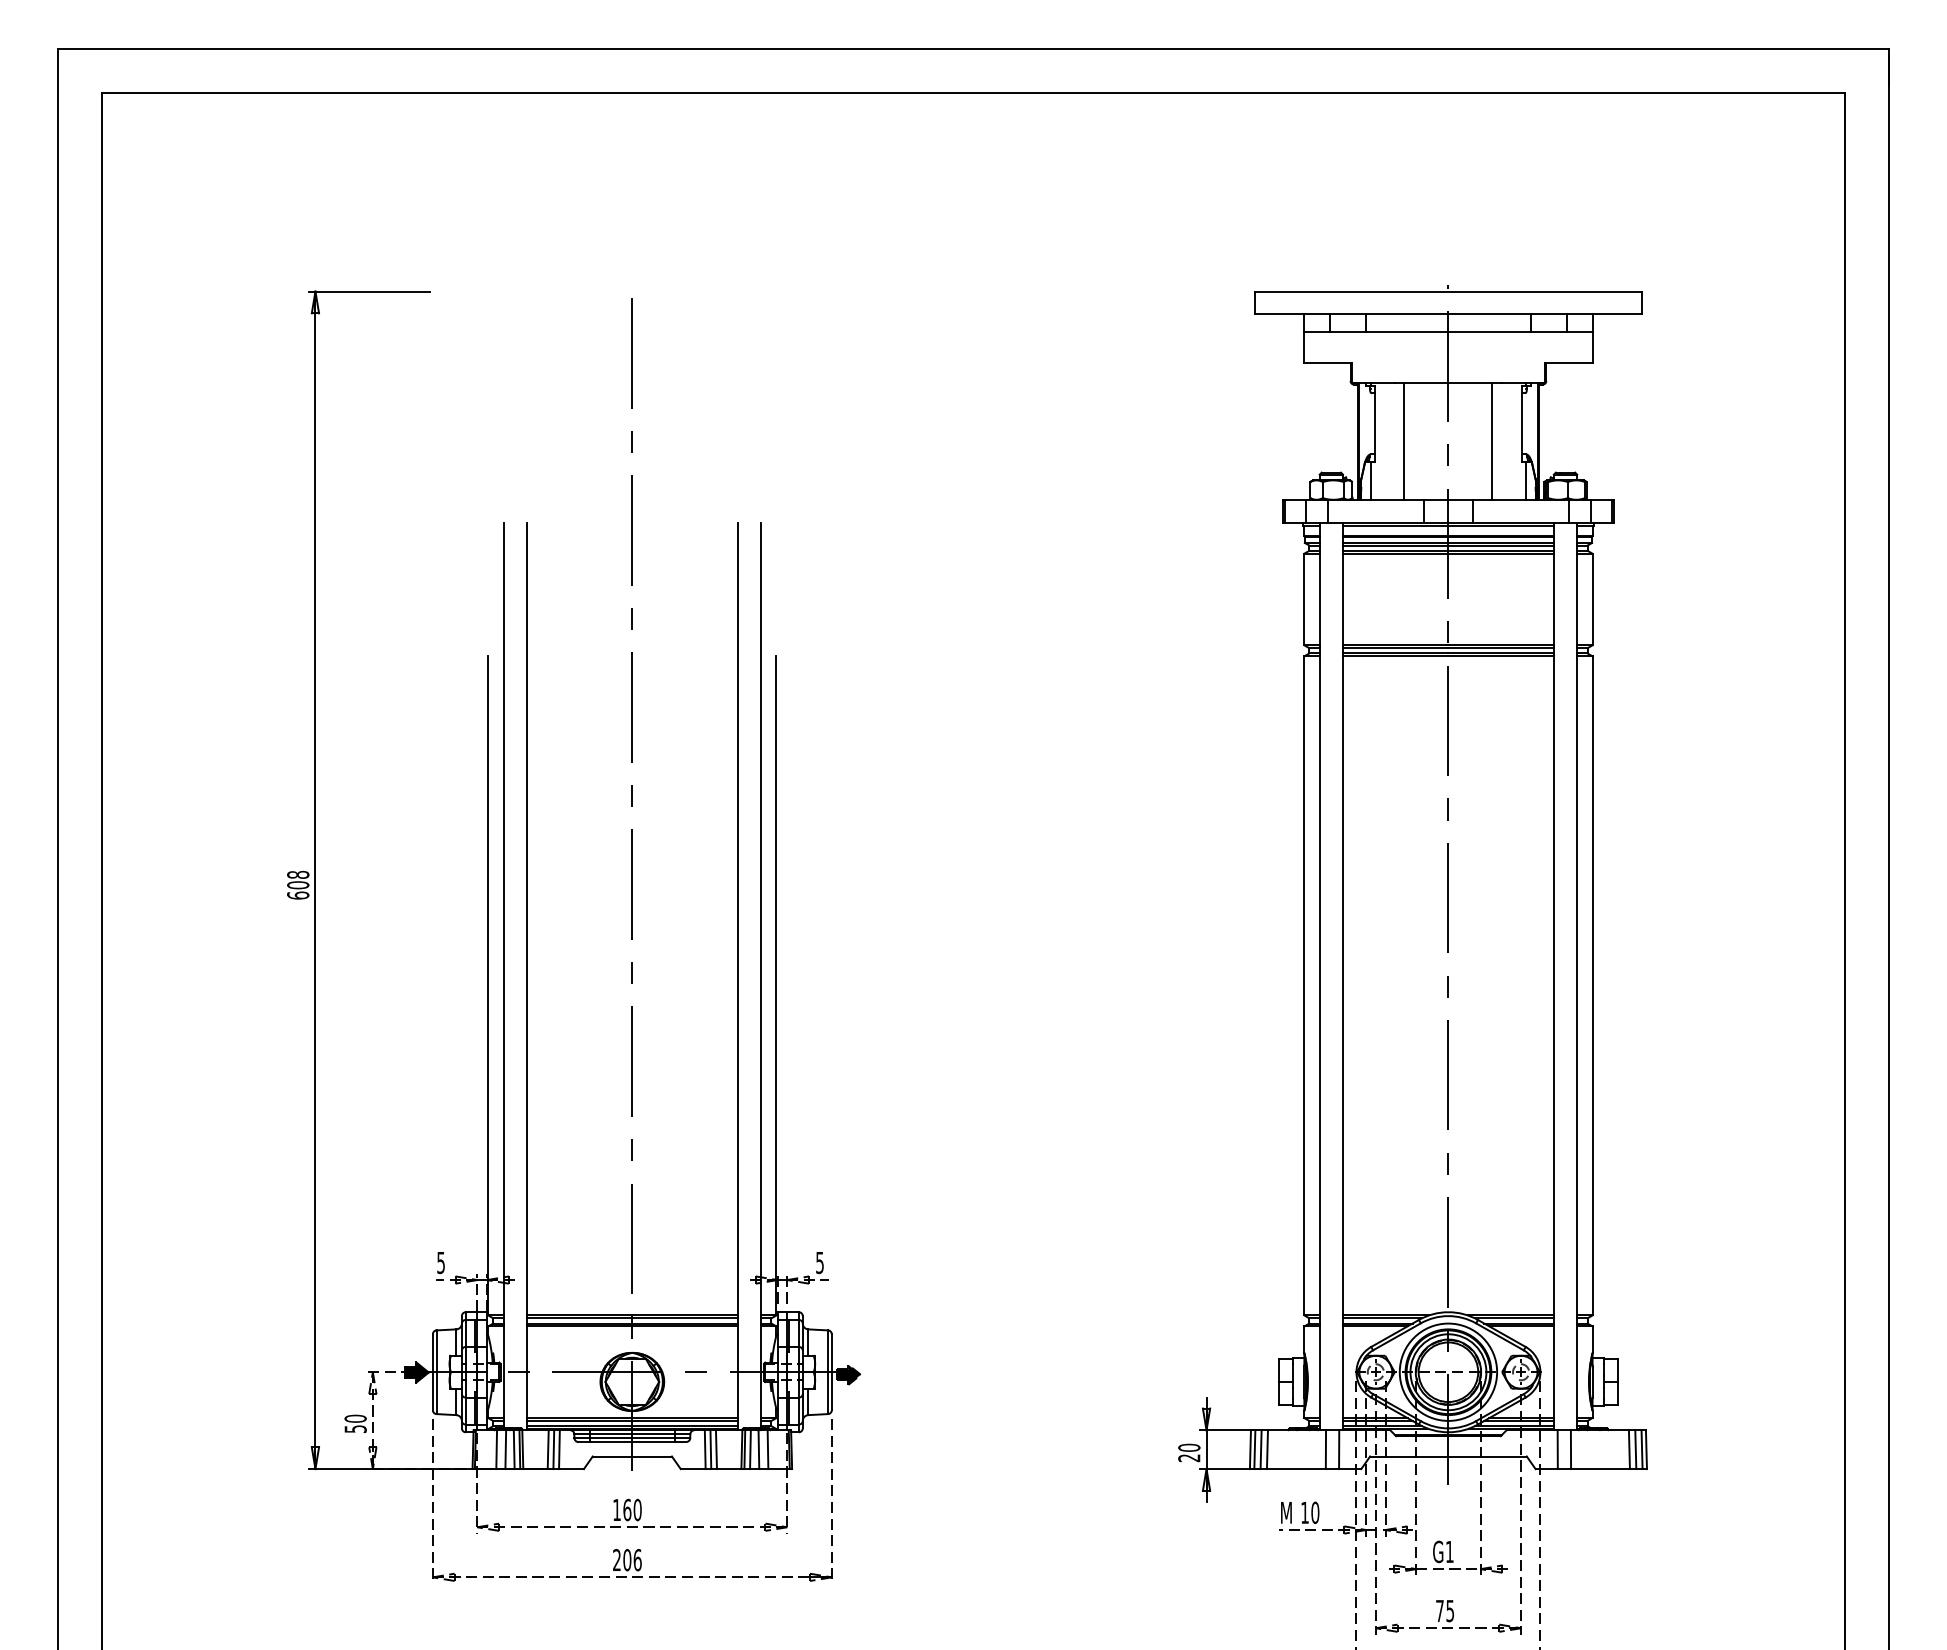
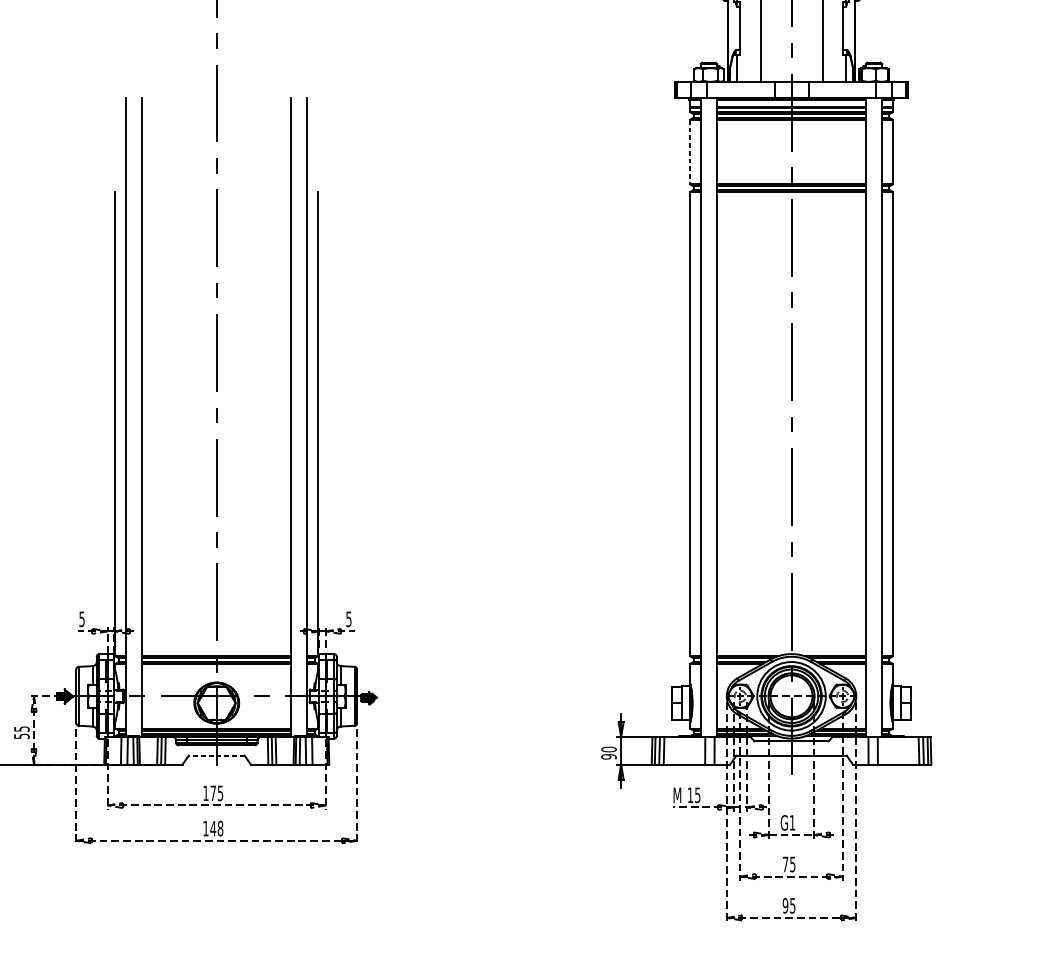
line: (1304, 599) -> (690, 152), solid -> dashed
text: (355, 1418) -> (21, 728), 50 -> 55
line: (632, 1456) -> (216, 755), solid -> dashed
text: (1189, 1458) -> (609, 757), 20 -> 90
text: (632, 1509) -> (216, 792), 160 -> 175
text: (1315, 1512) -> (697, 795), 10 -> 15
text: (627, 1560) -> (213, 828), 206 -> 148

